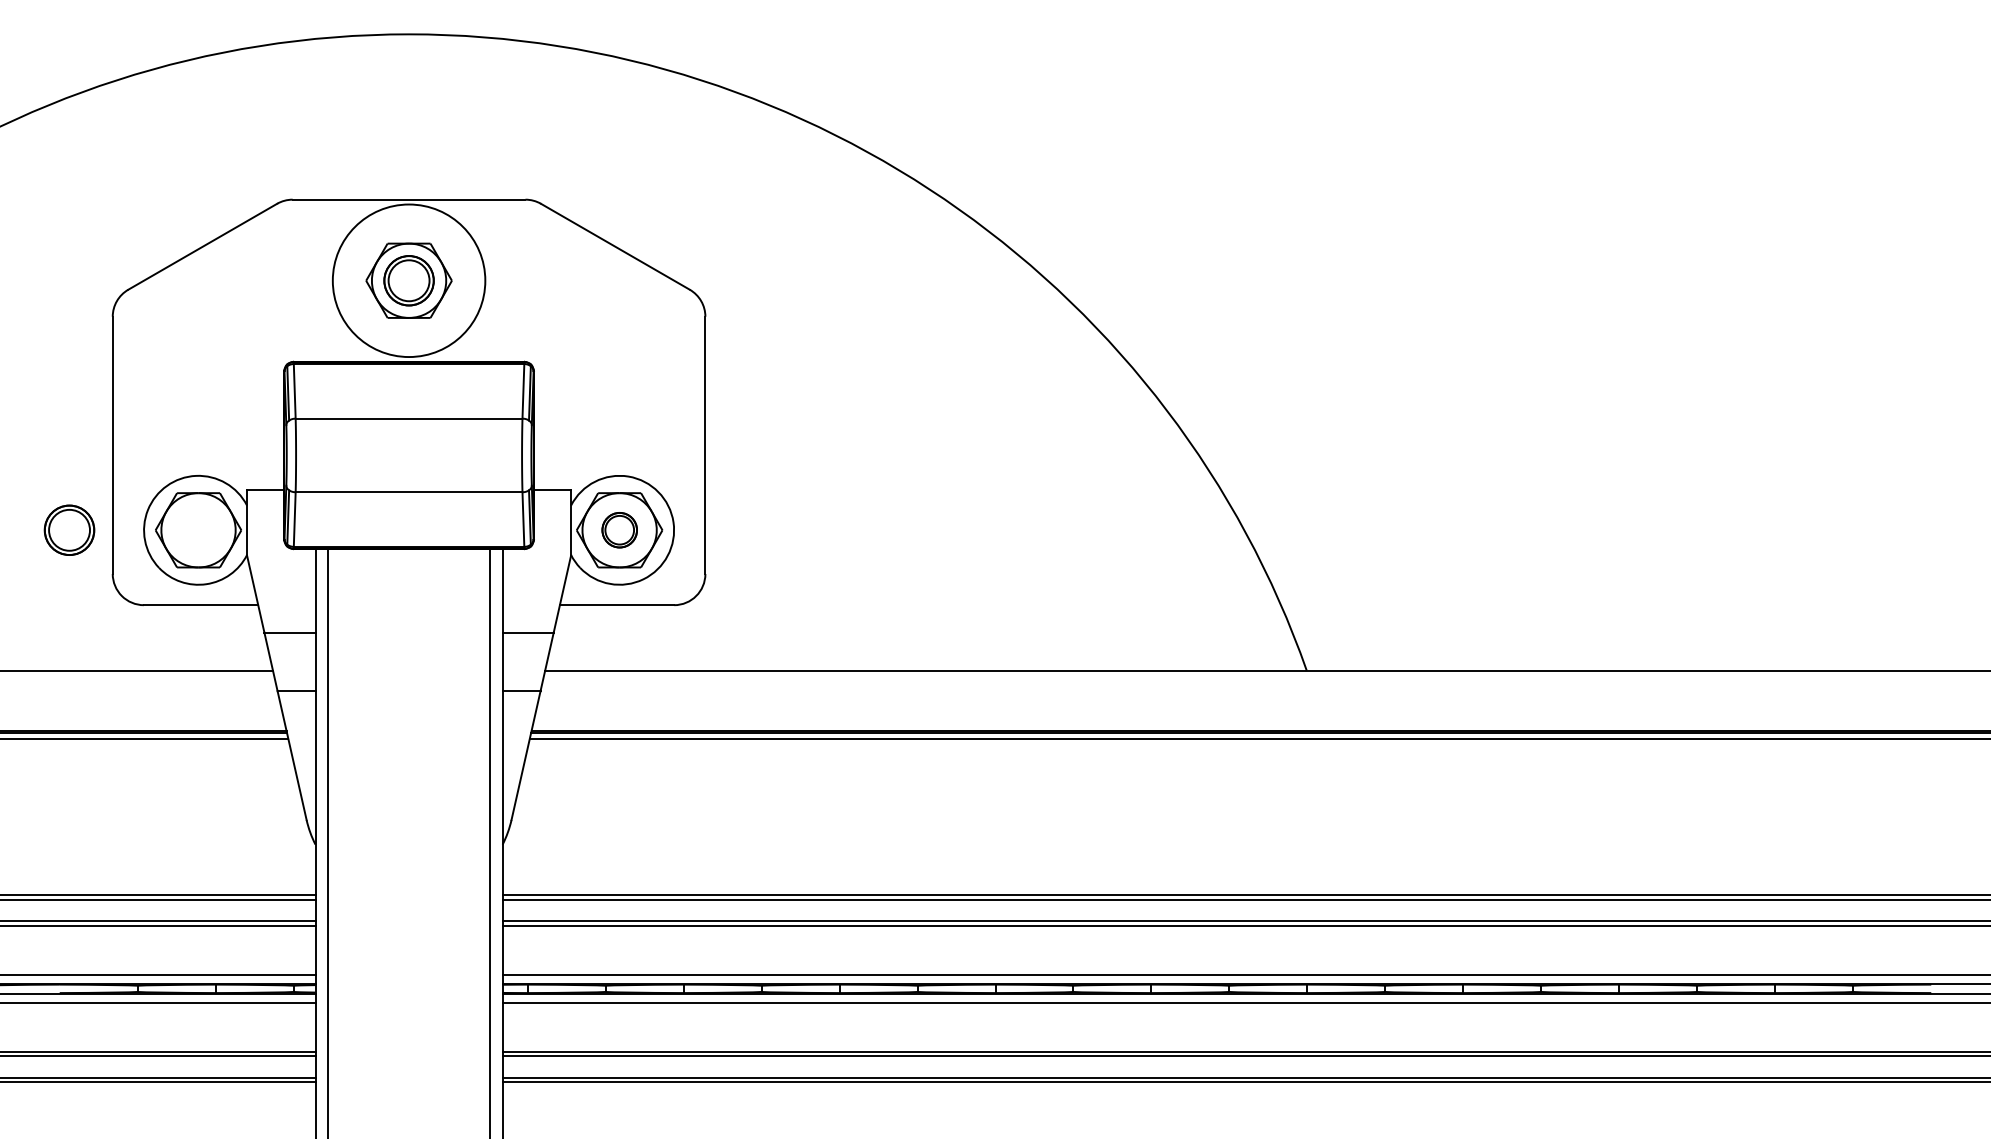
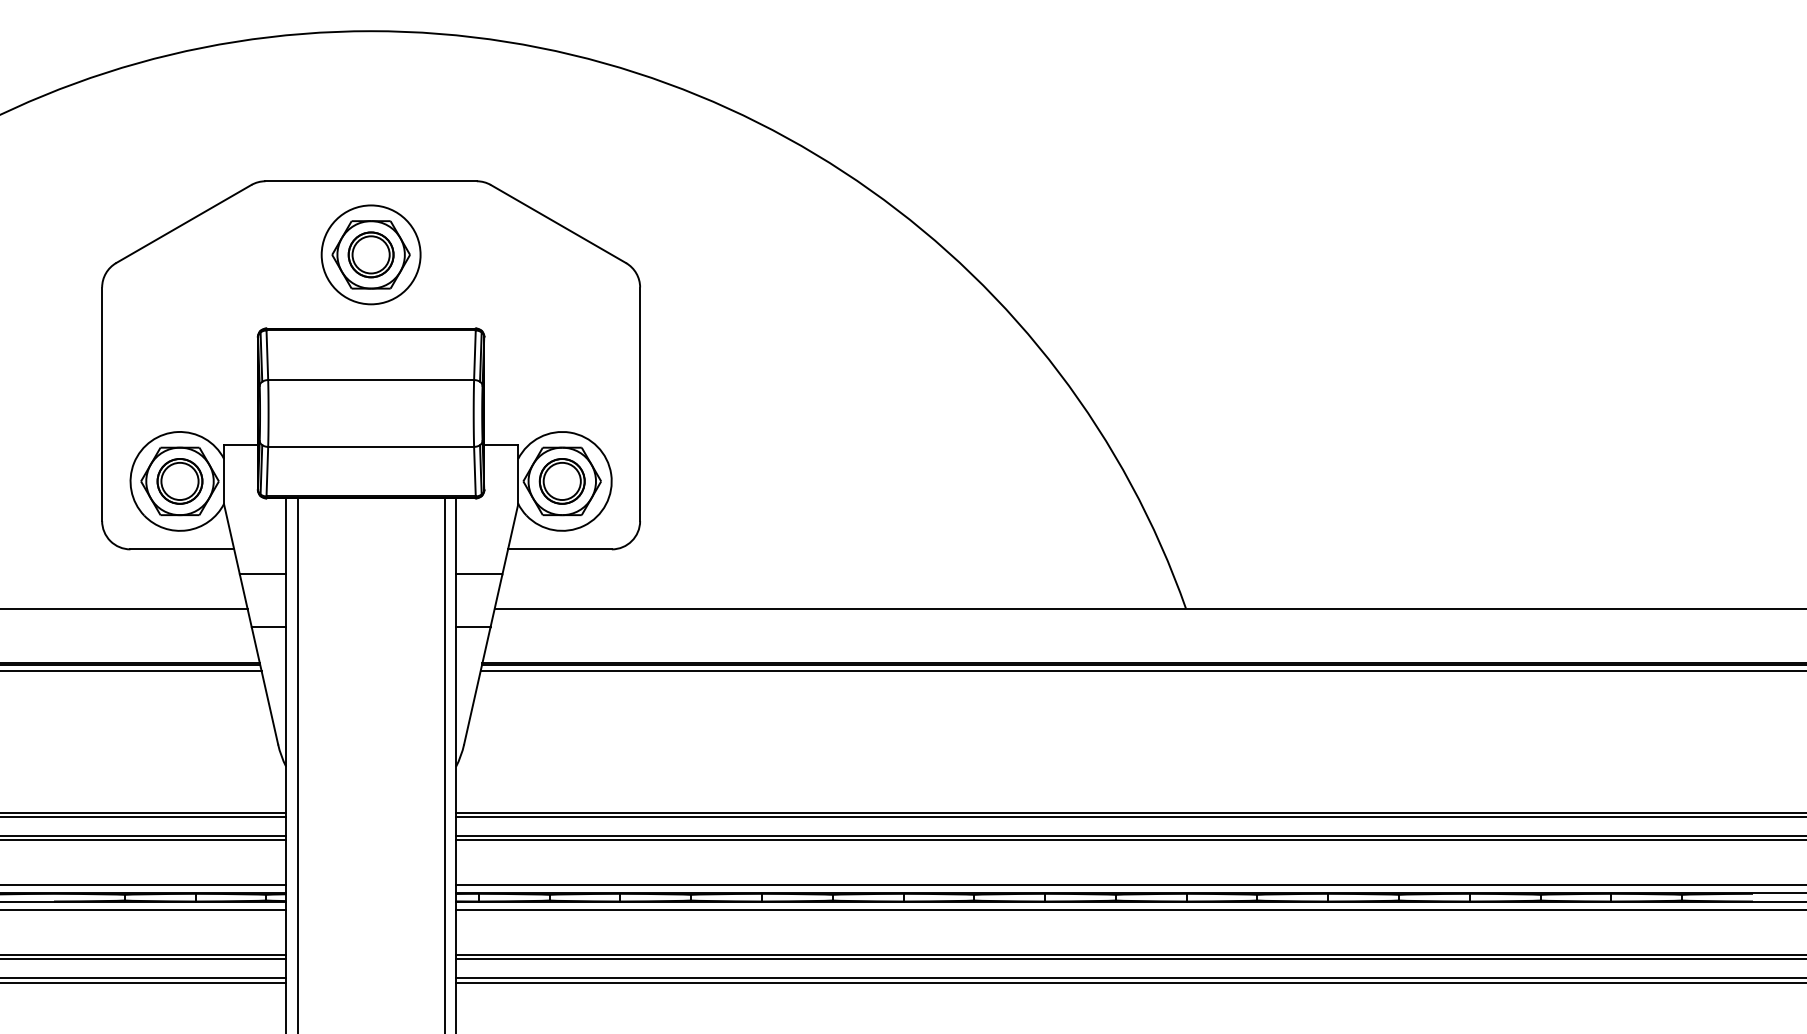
circle: (408, 280) -> (370, 254), size x0.71
part: (69, 529) -> (179, 480), moved
part: (619, 529) -> (562, 480), size x1.43

